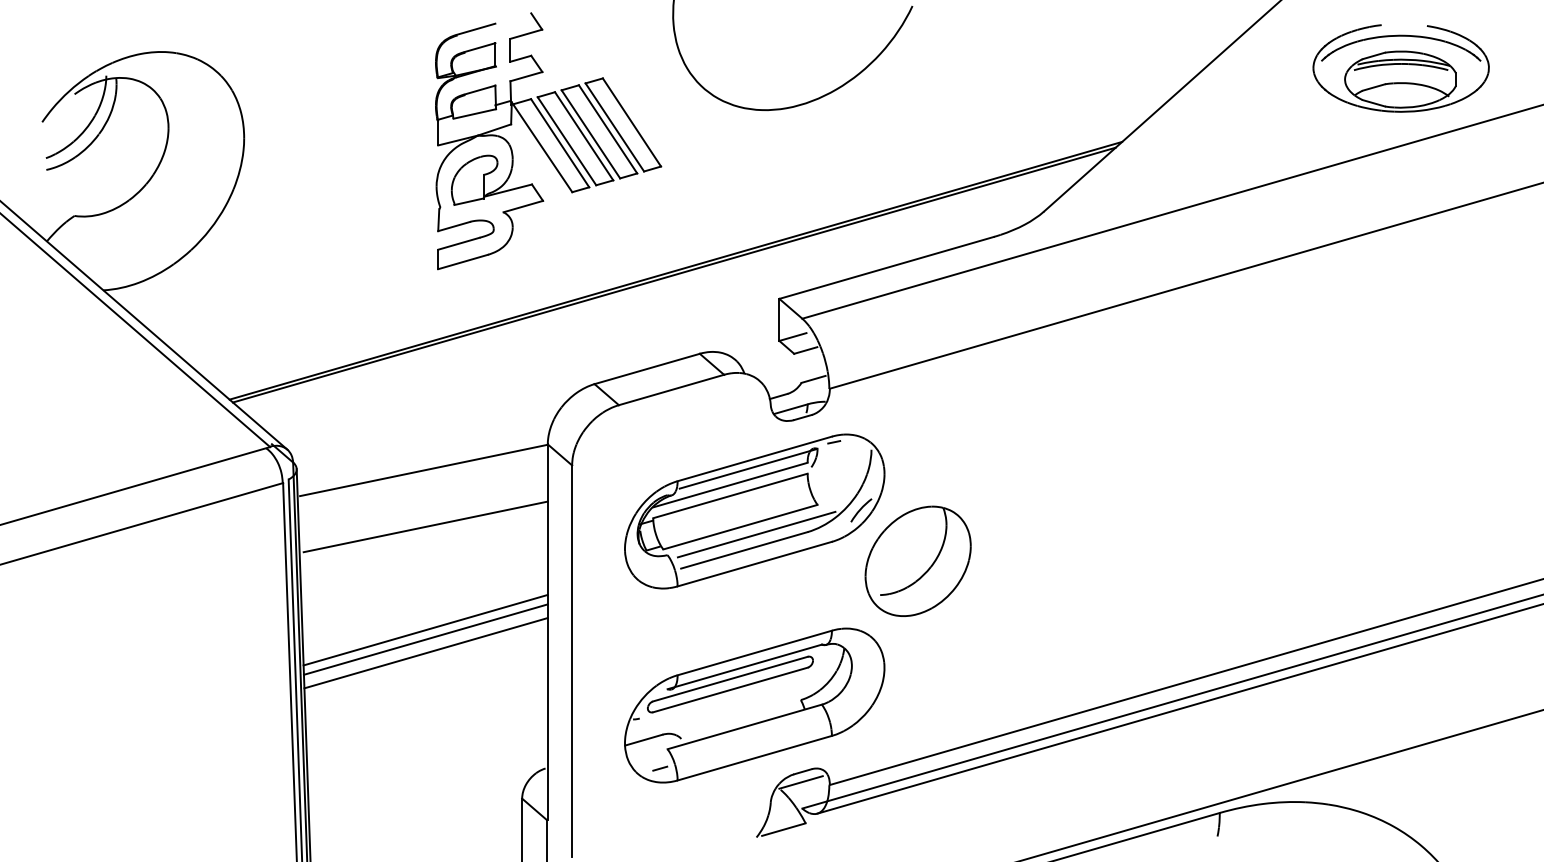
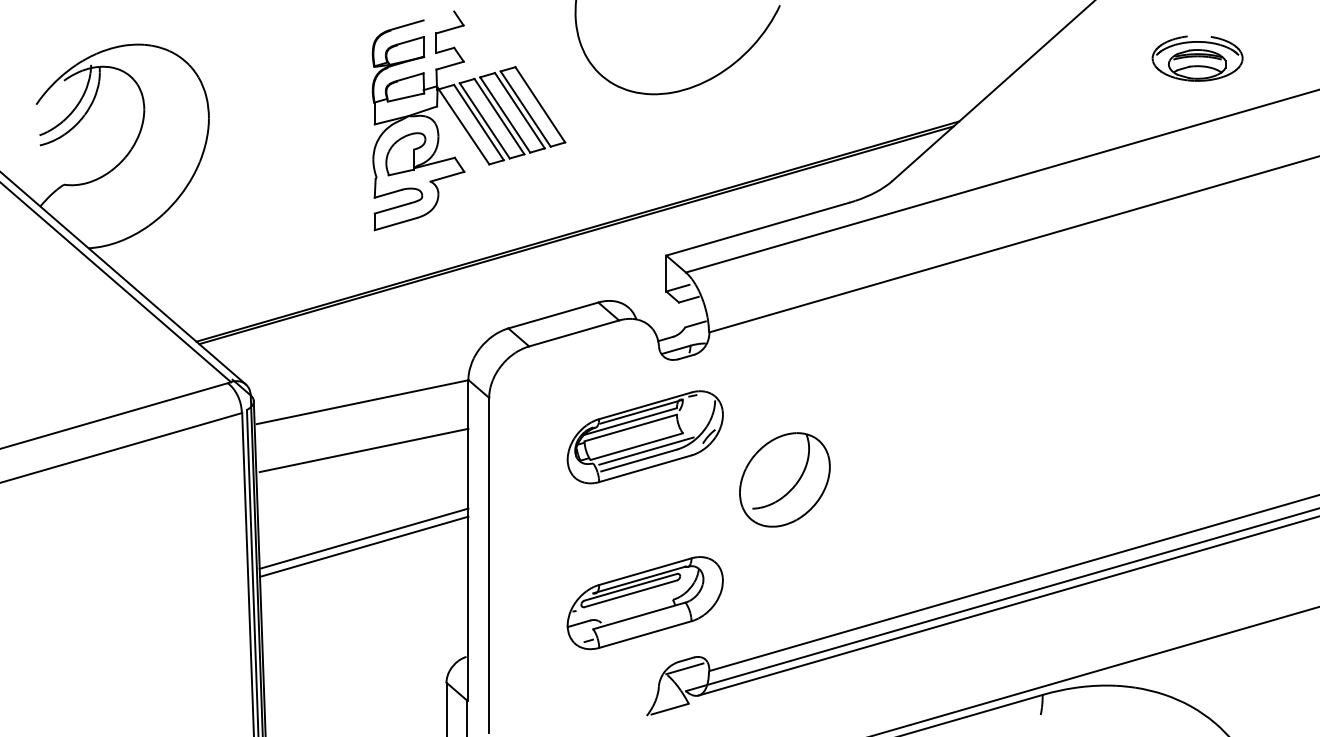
part: (1400, 68) -> (1197, 58), size x0.6
part: (754, 511) -> (645, 437), size x0.7
line: (425, 653) -> (363, 558), removed
part: (754, 705) -> (645, 603), size x0.7

